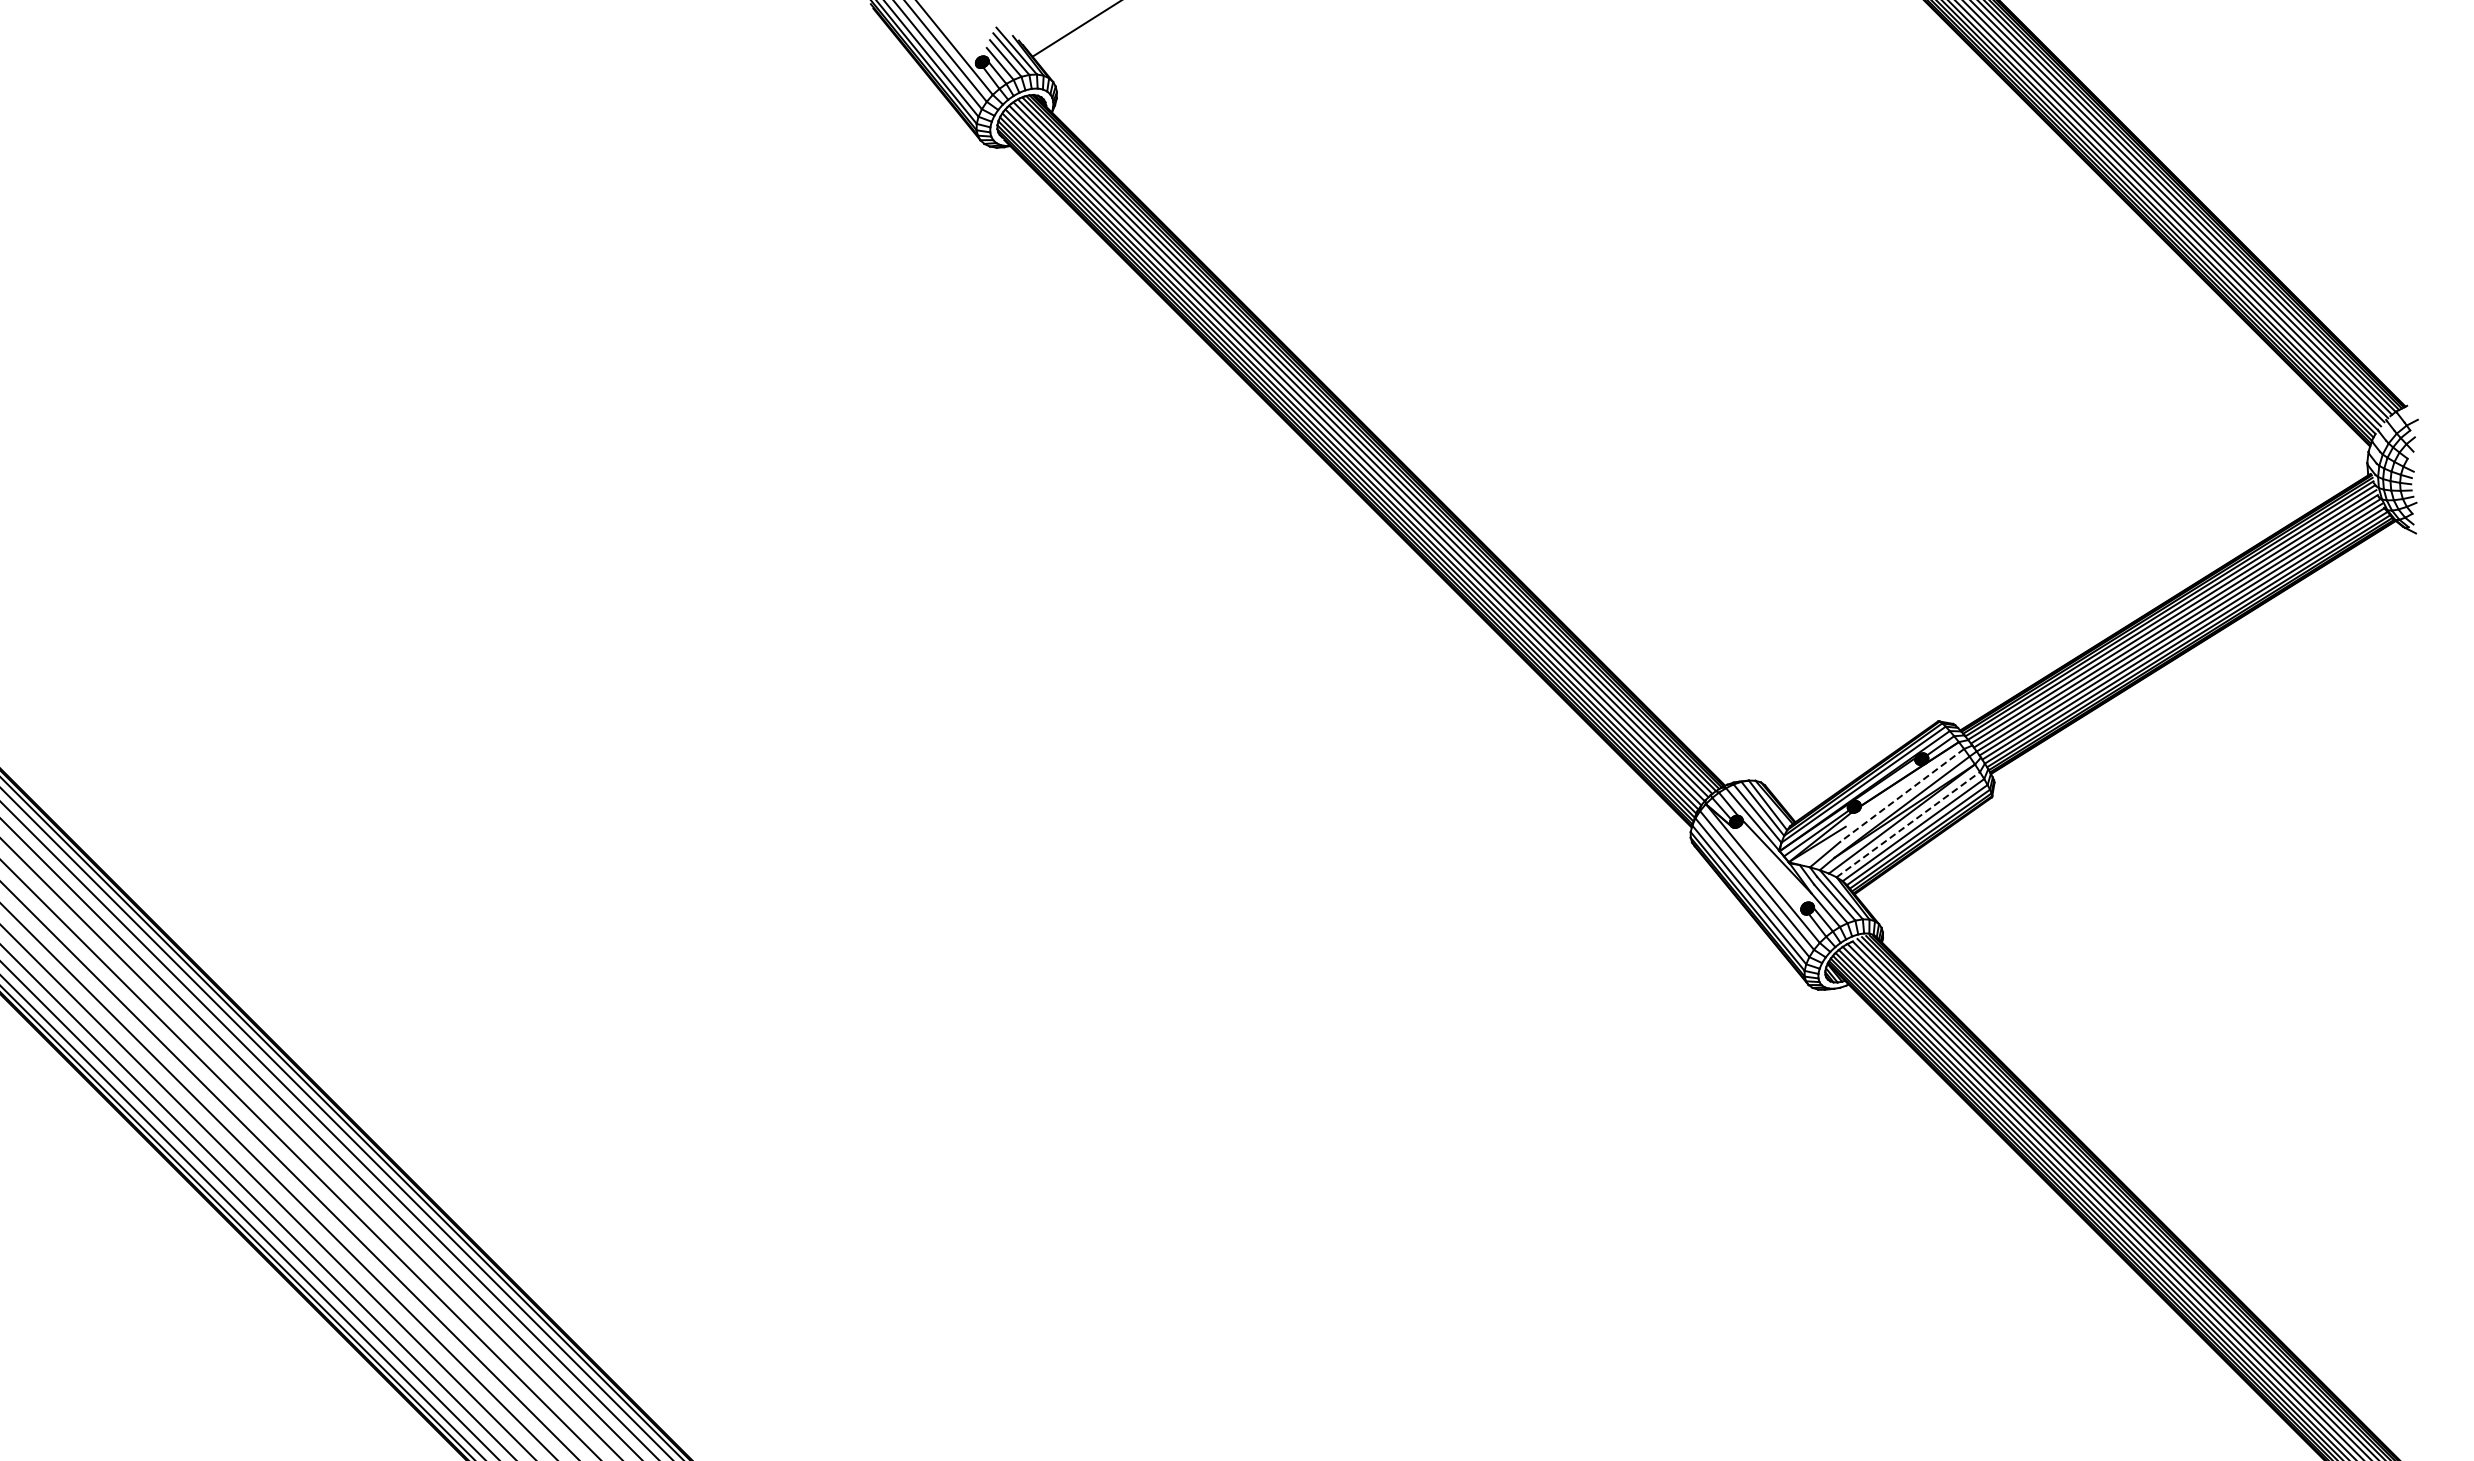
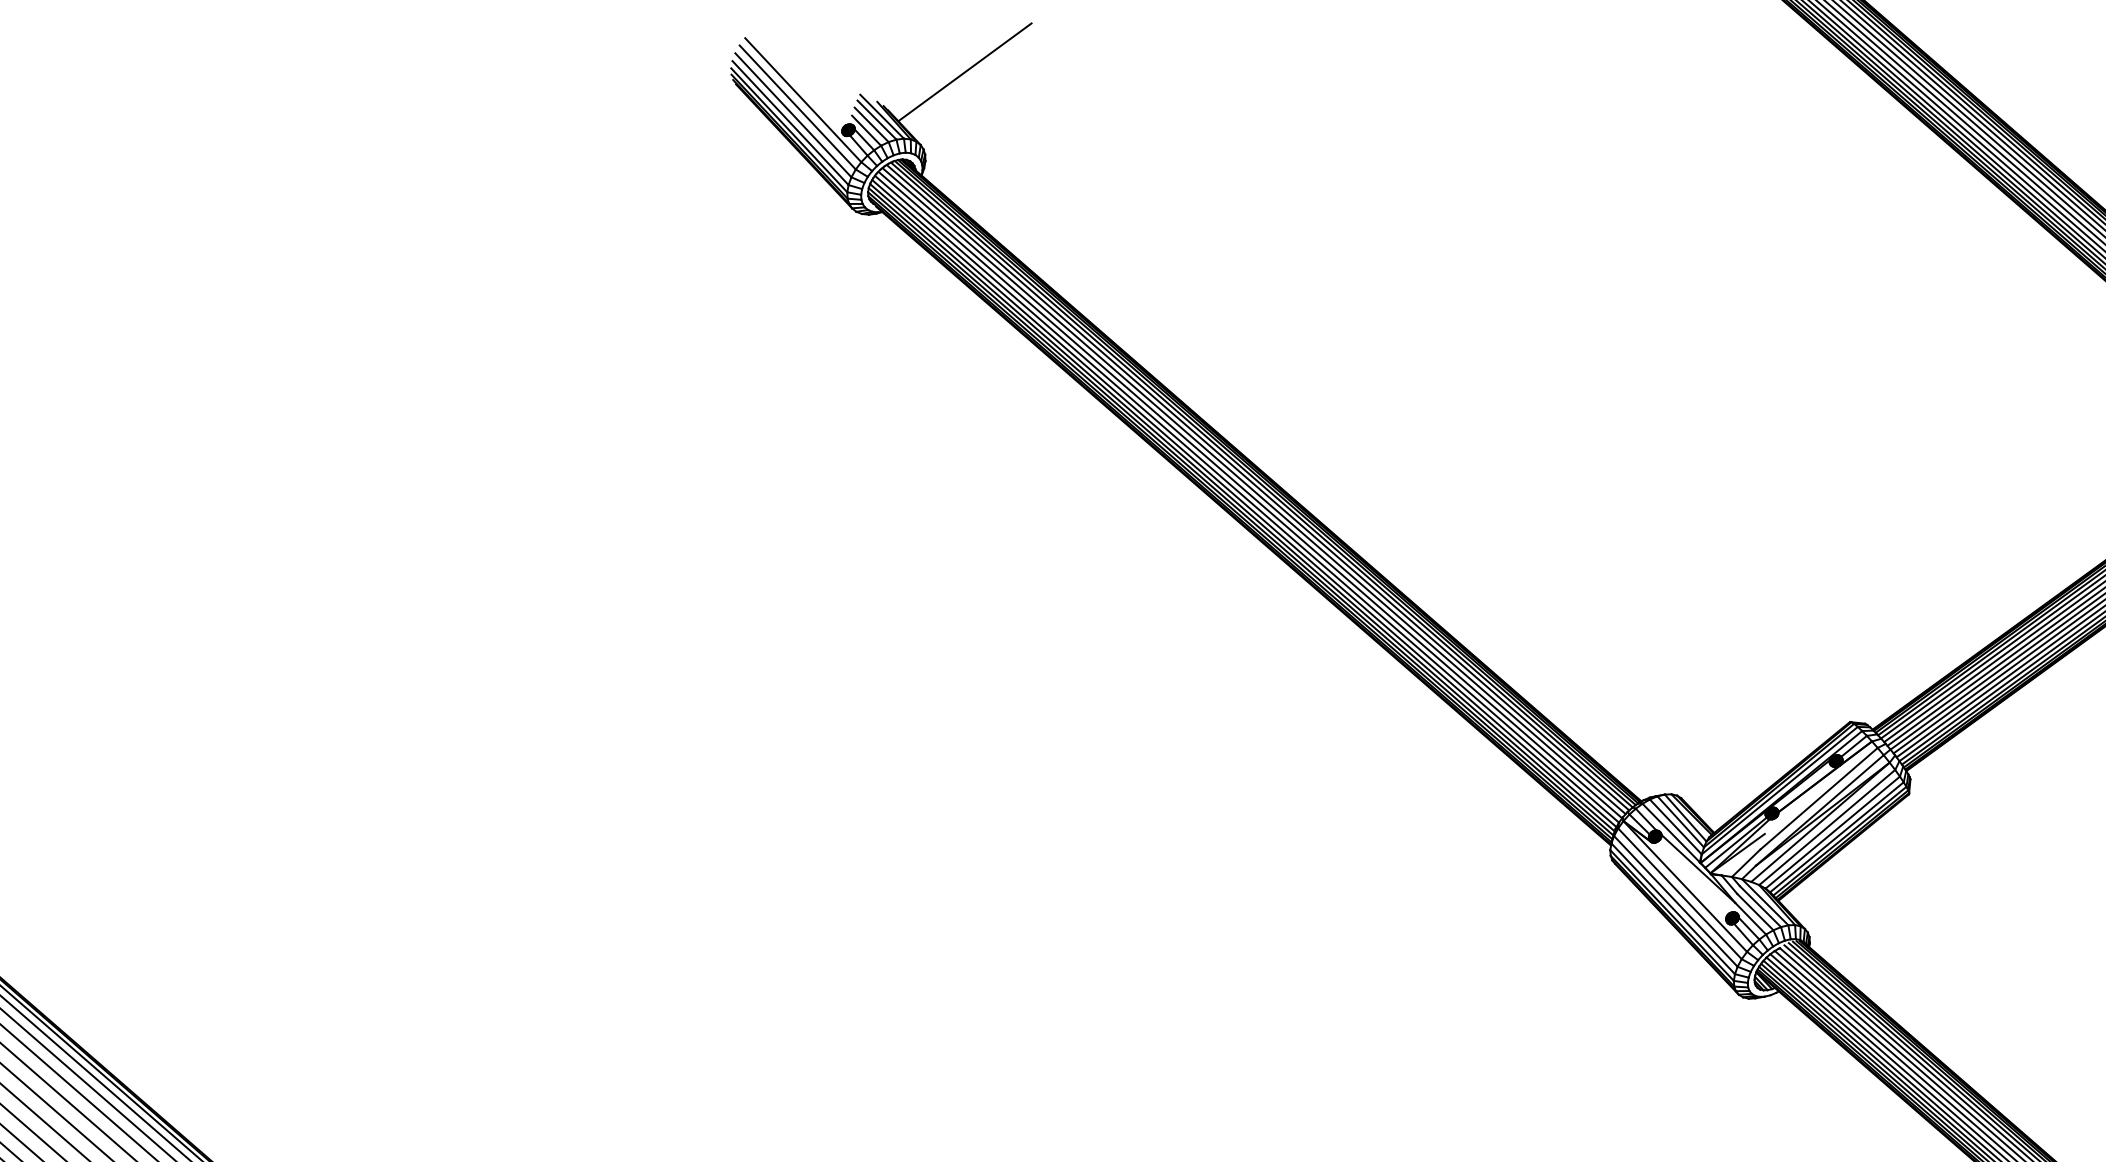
line: (1901, 795) -> (1818, 798), dashed -> solid
line: (1908, 824) -> (1827, 827), dashed -> solid

